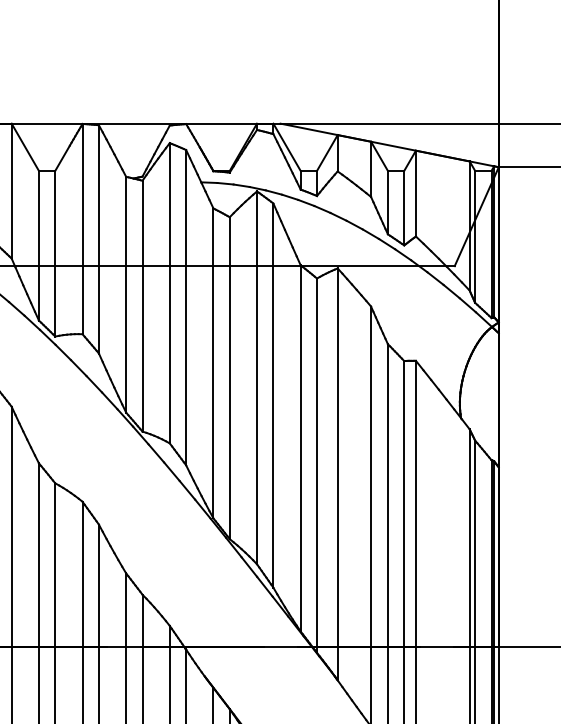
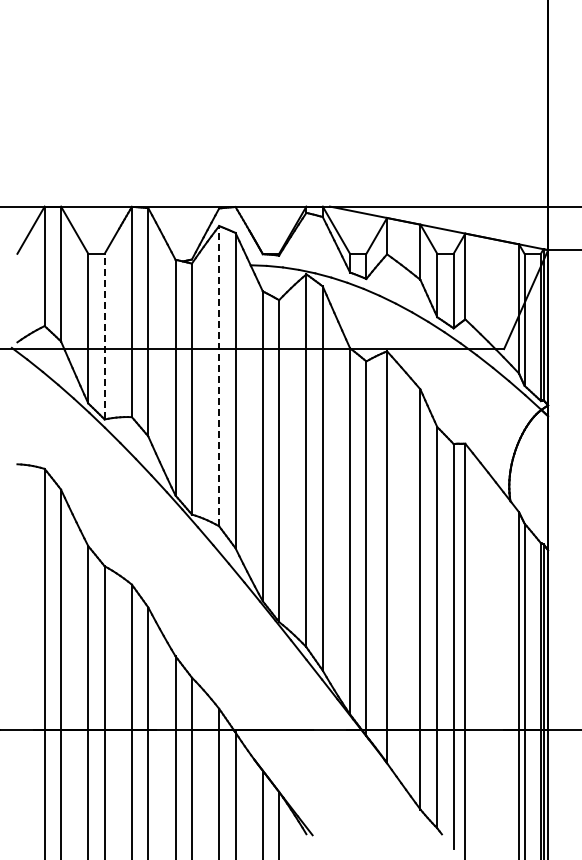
line: (55, 253) -> (104, 336), solid -> dashed
line: (170, 292) -> (219, 375), solid -> dashed

